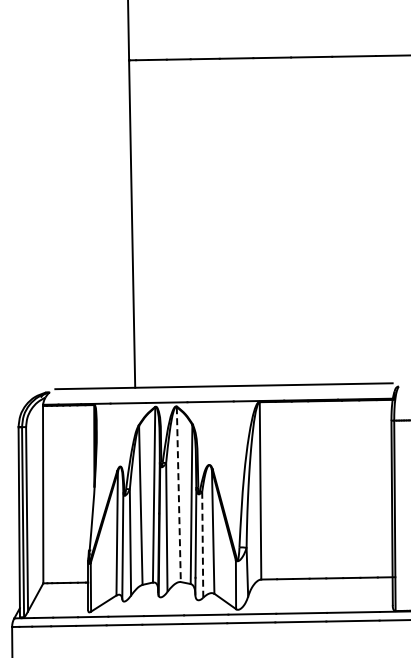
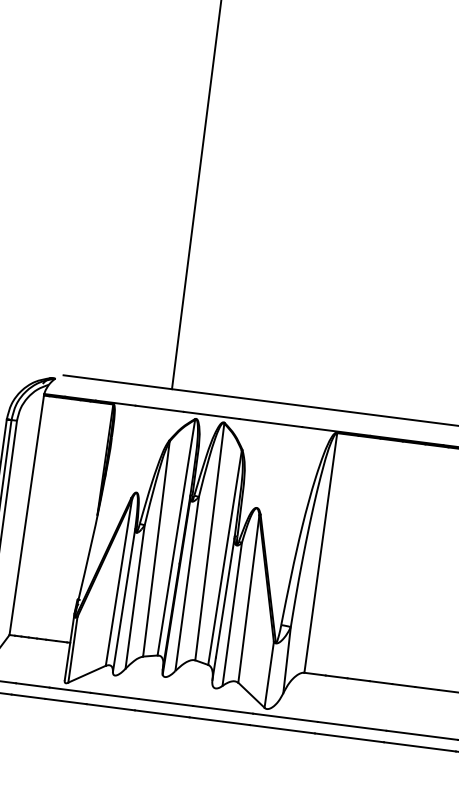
line: (178, 495) -> (209, 543), dashed -> solid
line: (202, 544) -> (231, 613), dashed -> solid

